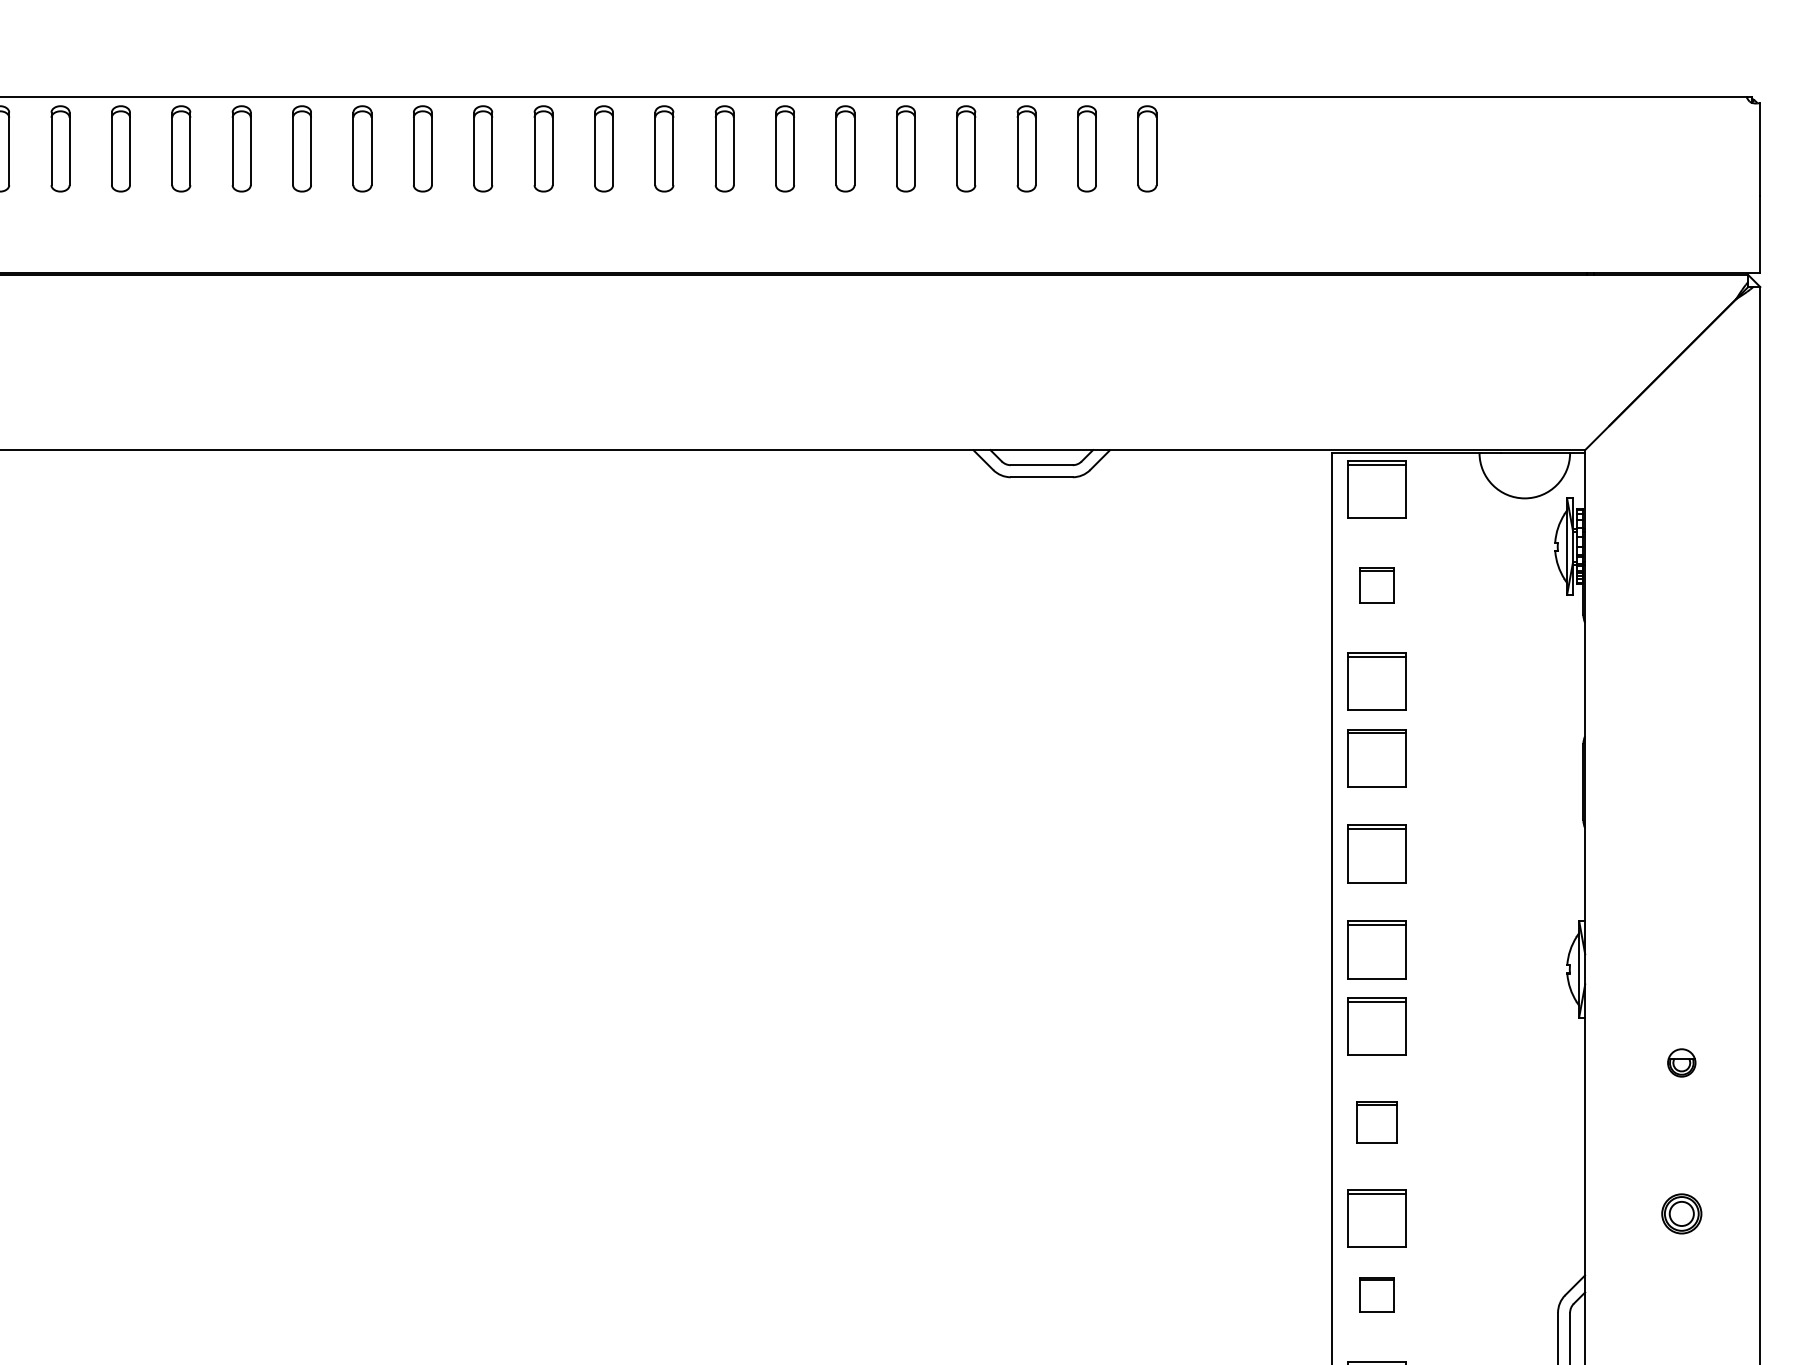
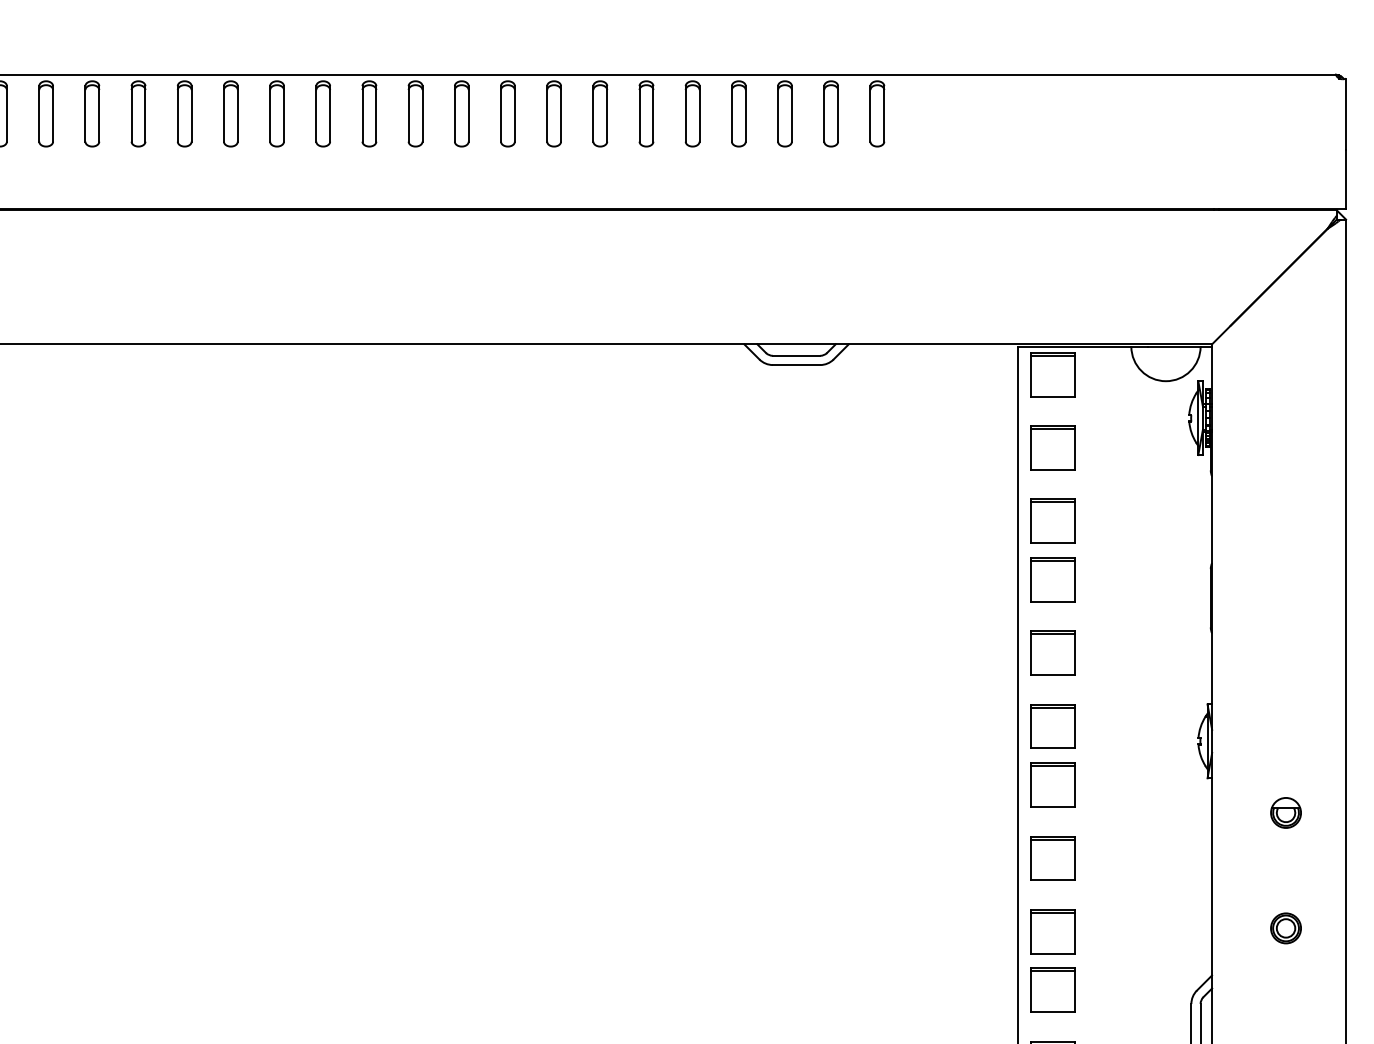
part: (1376, 585) -> (1052, 447), size x1.67
part: (1681, 1062) -> (1285, 812), size x1.43
part: (1376, 1122) -> (1052, 858), size x1.43
part: (1376, 1293) -> (1052, 989), size x1.67

